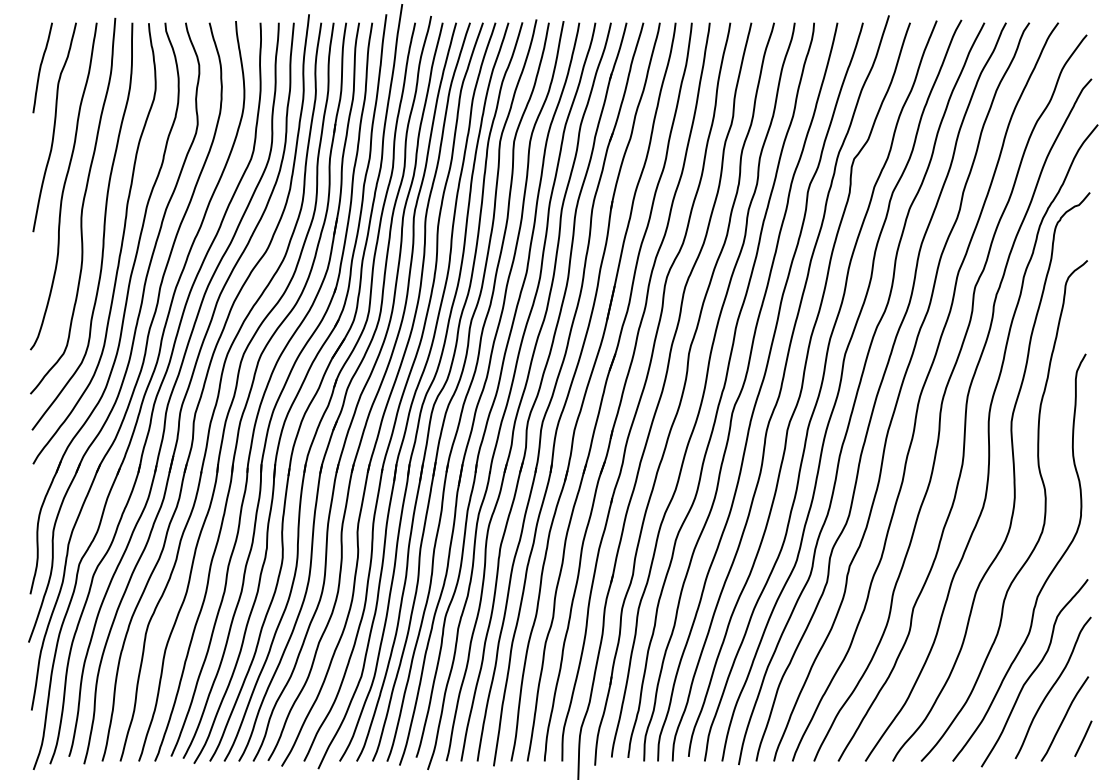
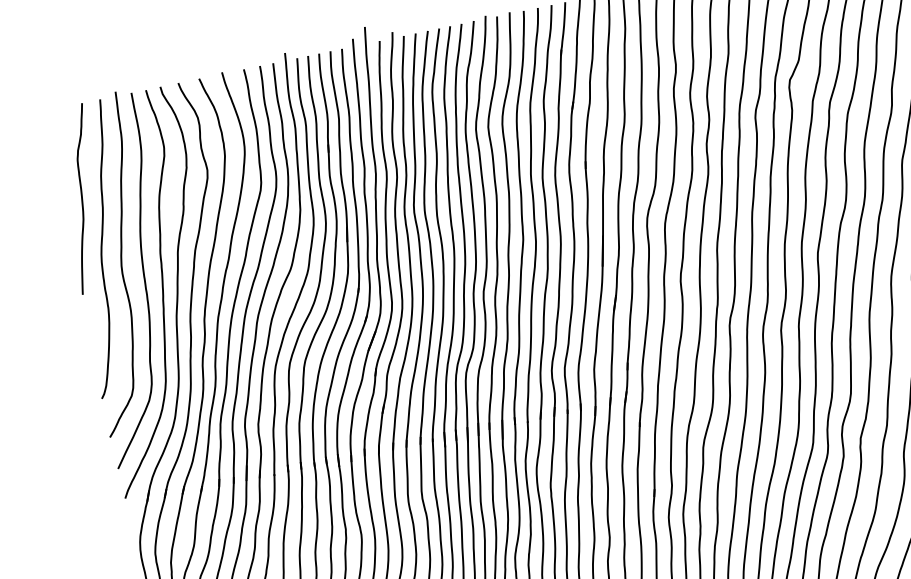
curve: (41, 67) -> (59, 148), removed

